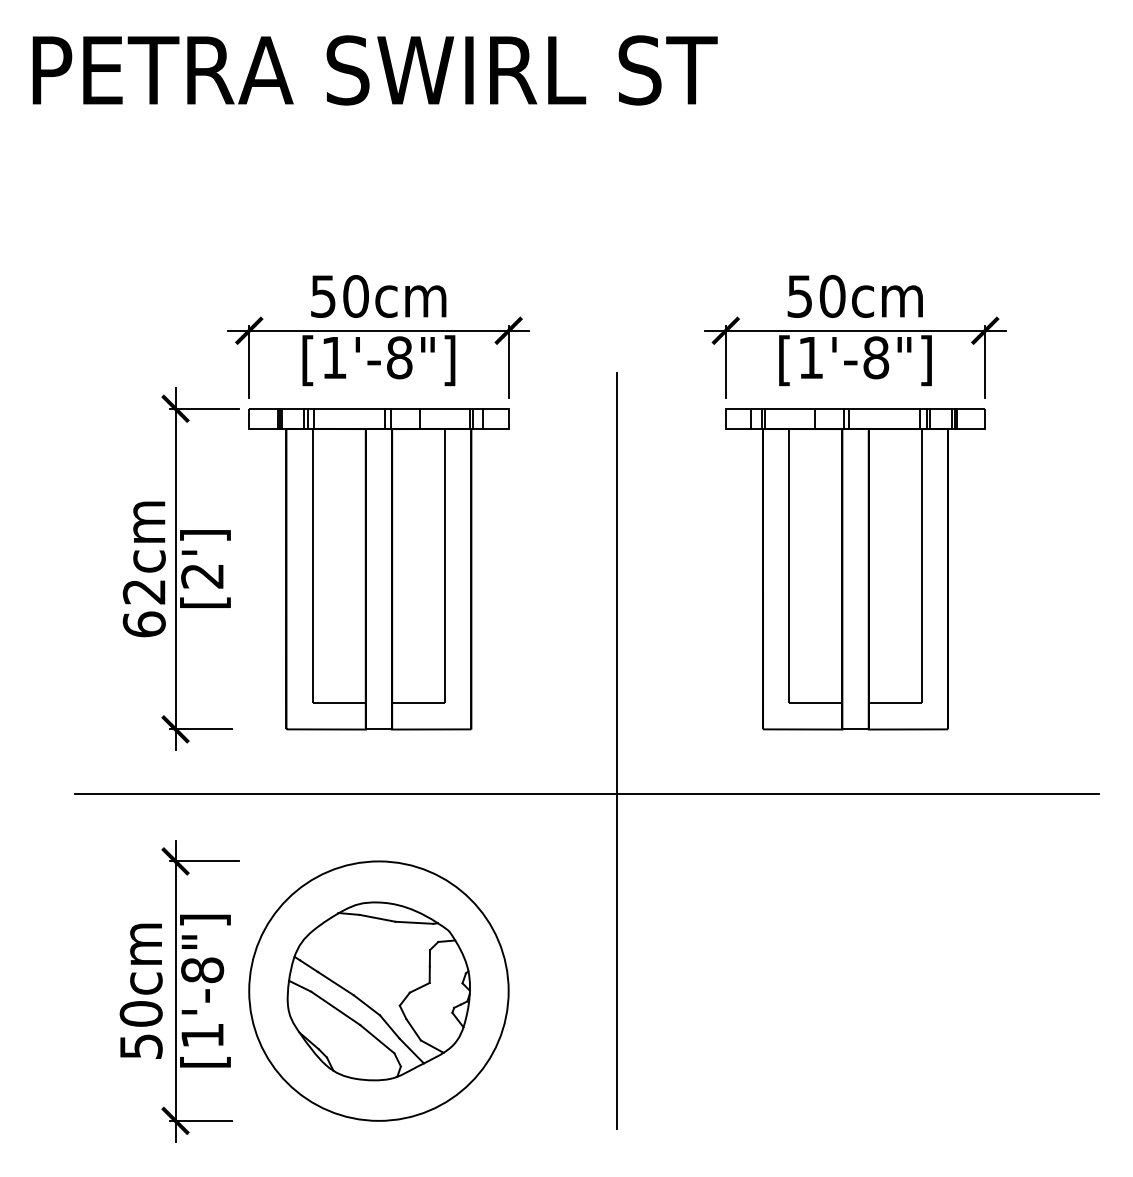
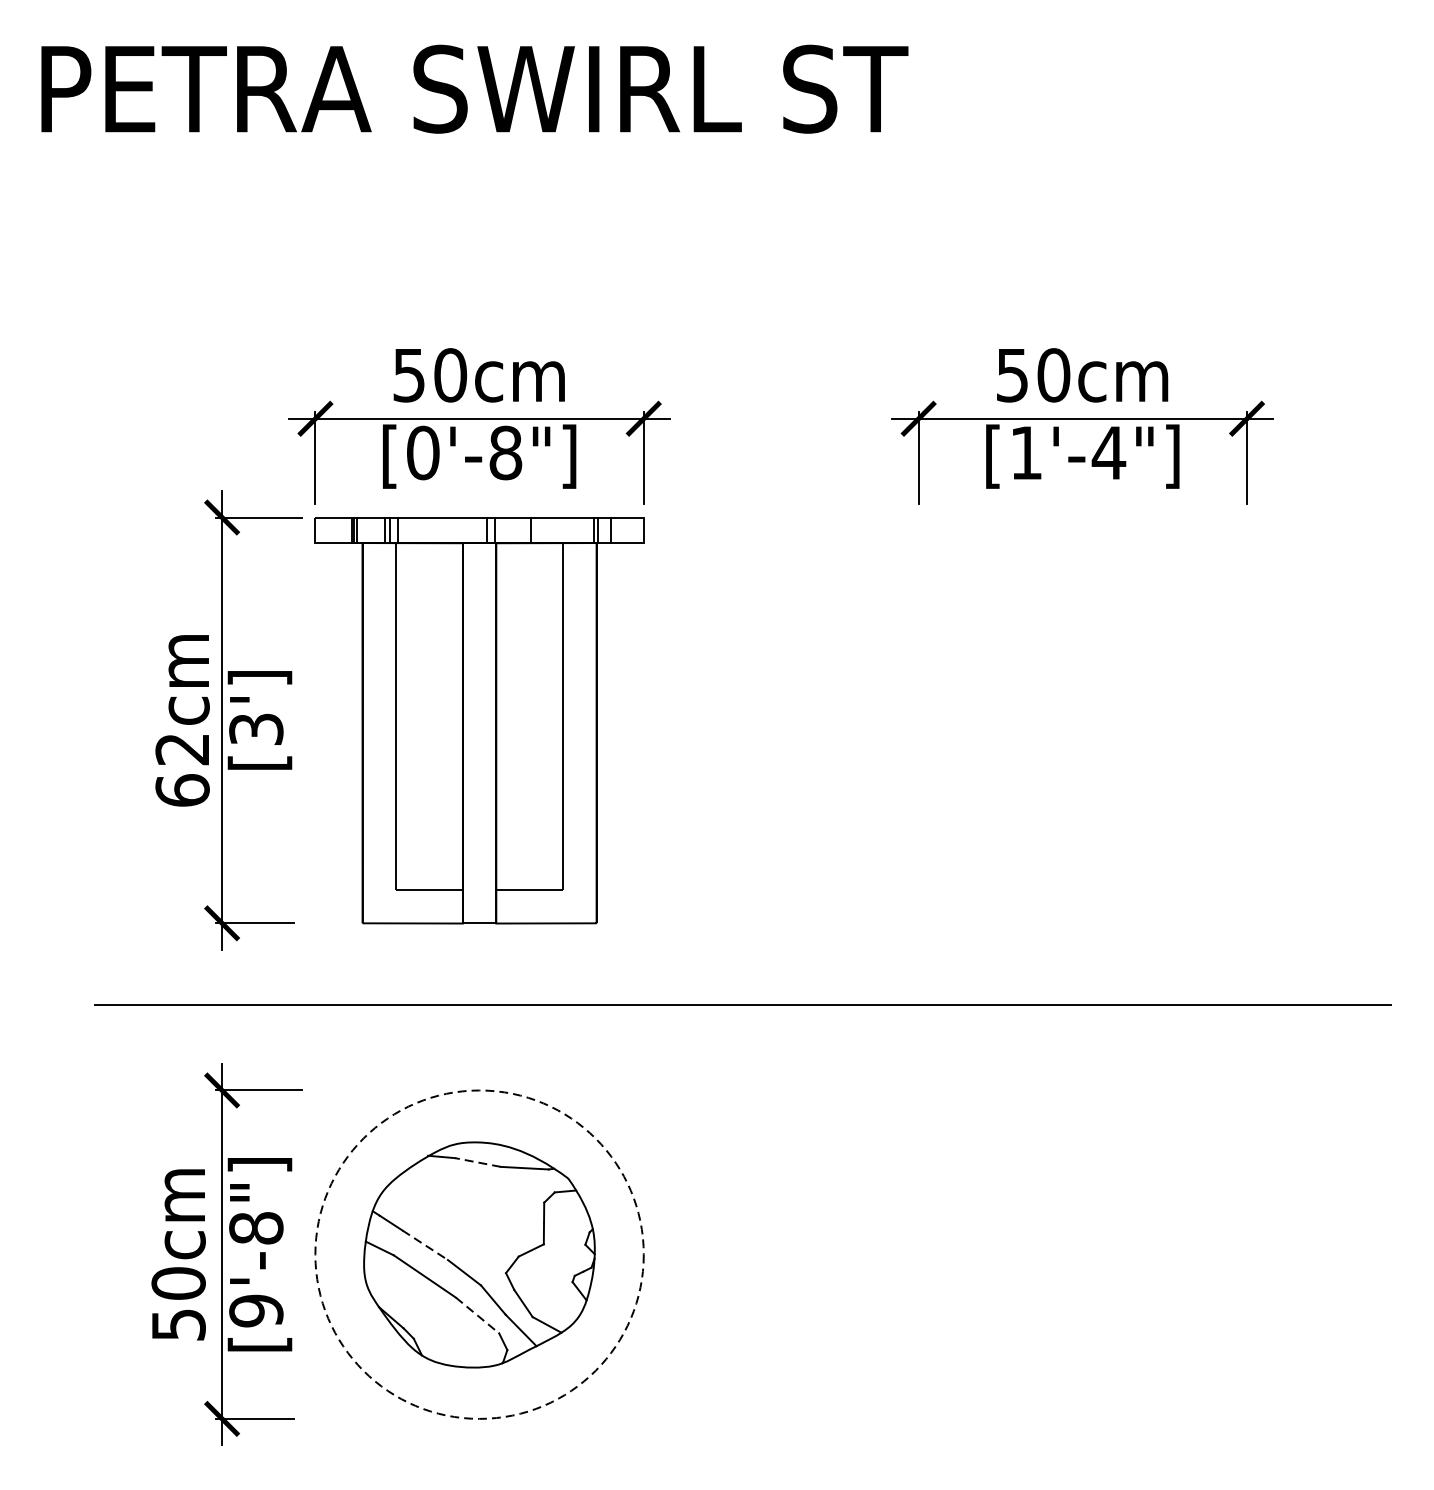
text: (334, 357) -> (423, 452), [1'-8"] -> [0'-8"]
text: (875, 357) -> (1108, 452), [1'-8"] -> [1'-4"]
part: (855, 569) -> (1082, 720), removed
text: (202, 576) -> (256, 729), [2'] -> [3']
line: (617, 750) -> (781, 950), removed
line: (377, 918) -> (477, 1162), solid -> dashed
line: (336, 983) -> (425, 1244), solid -> dashed
circle: (378, 990) -> (479, 1253), solid -> dashed
text: (202, 1035) -> (256, 1310), [1'-8"] -> [9'-8"]
line: (377, 1039) -> (477, 1315), solid -> dashed

